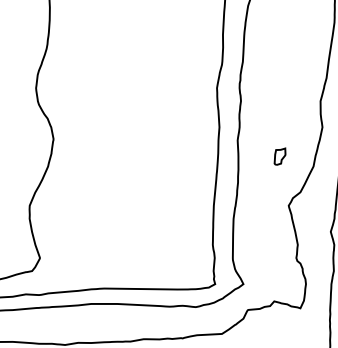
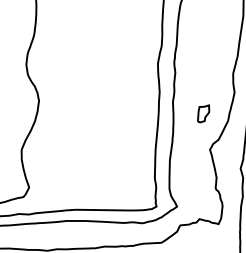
part: (279, 156) -> (203, 113), size x1.43

